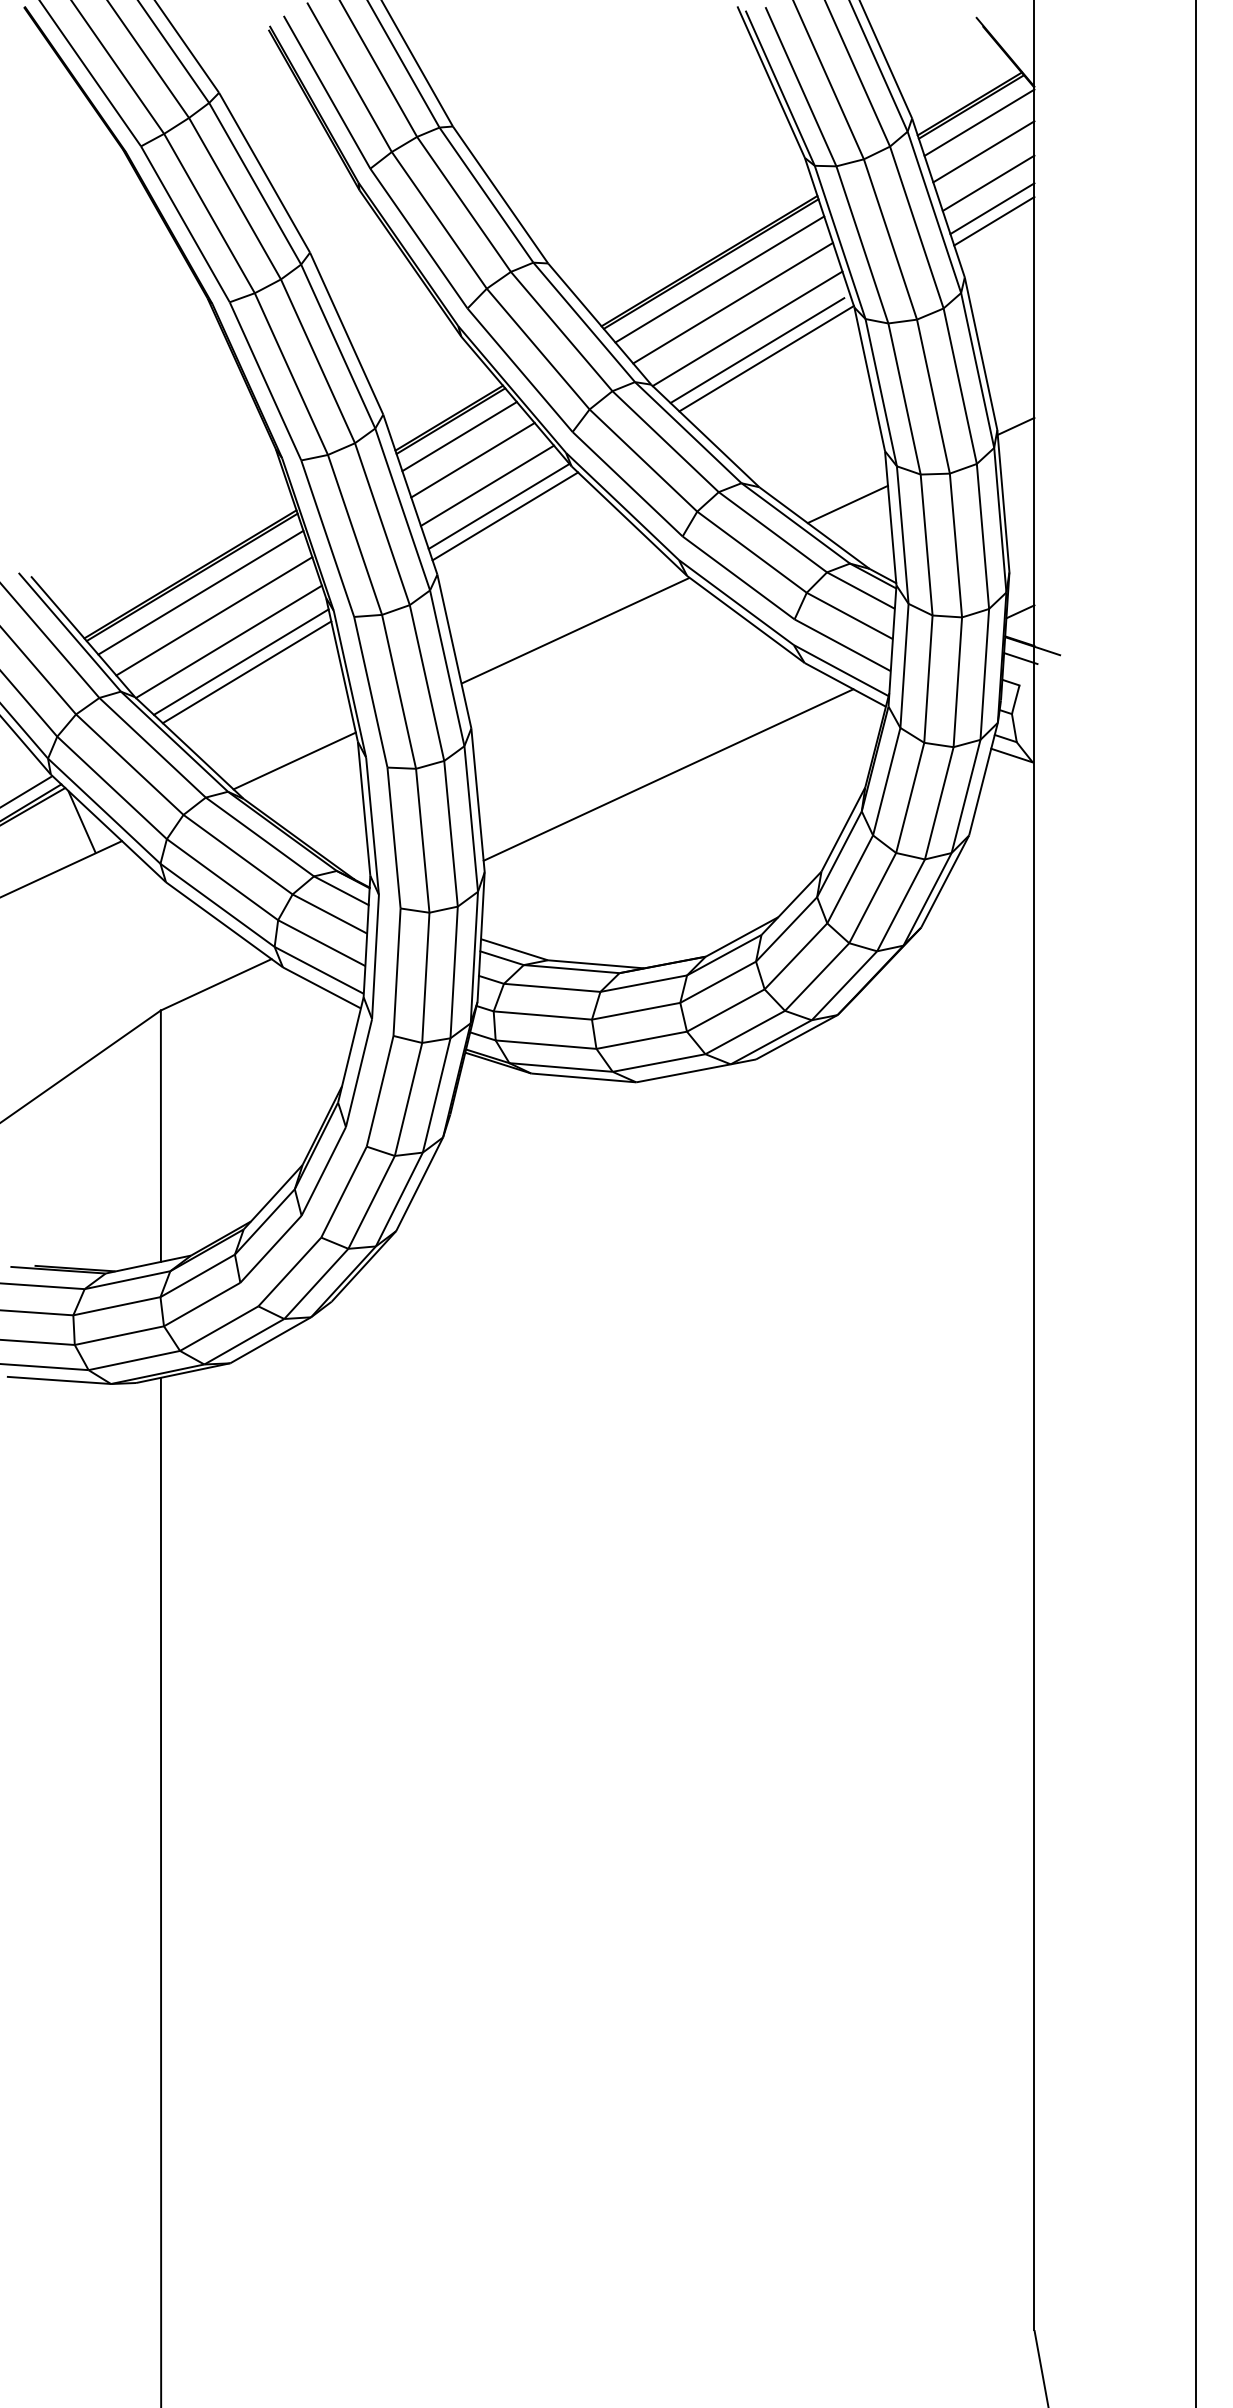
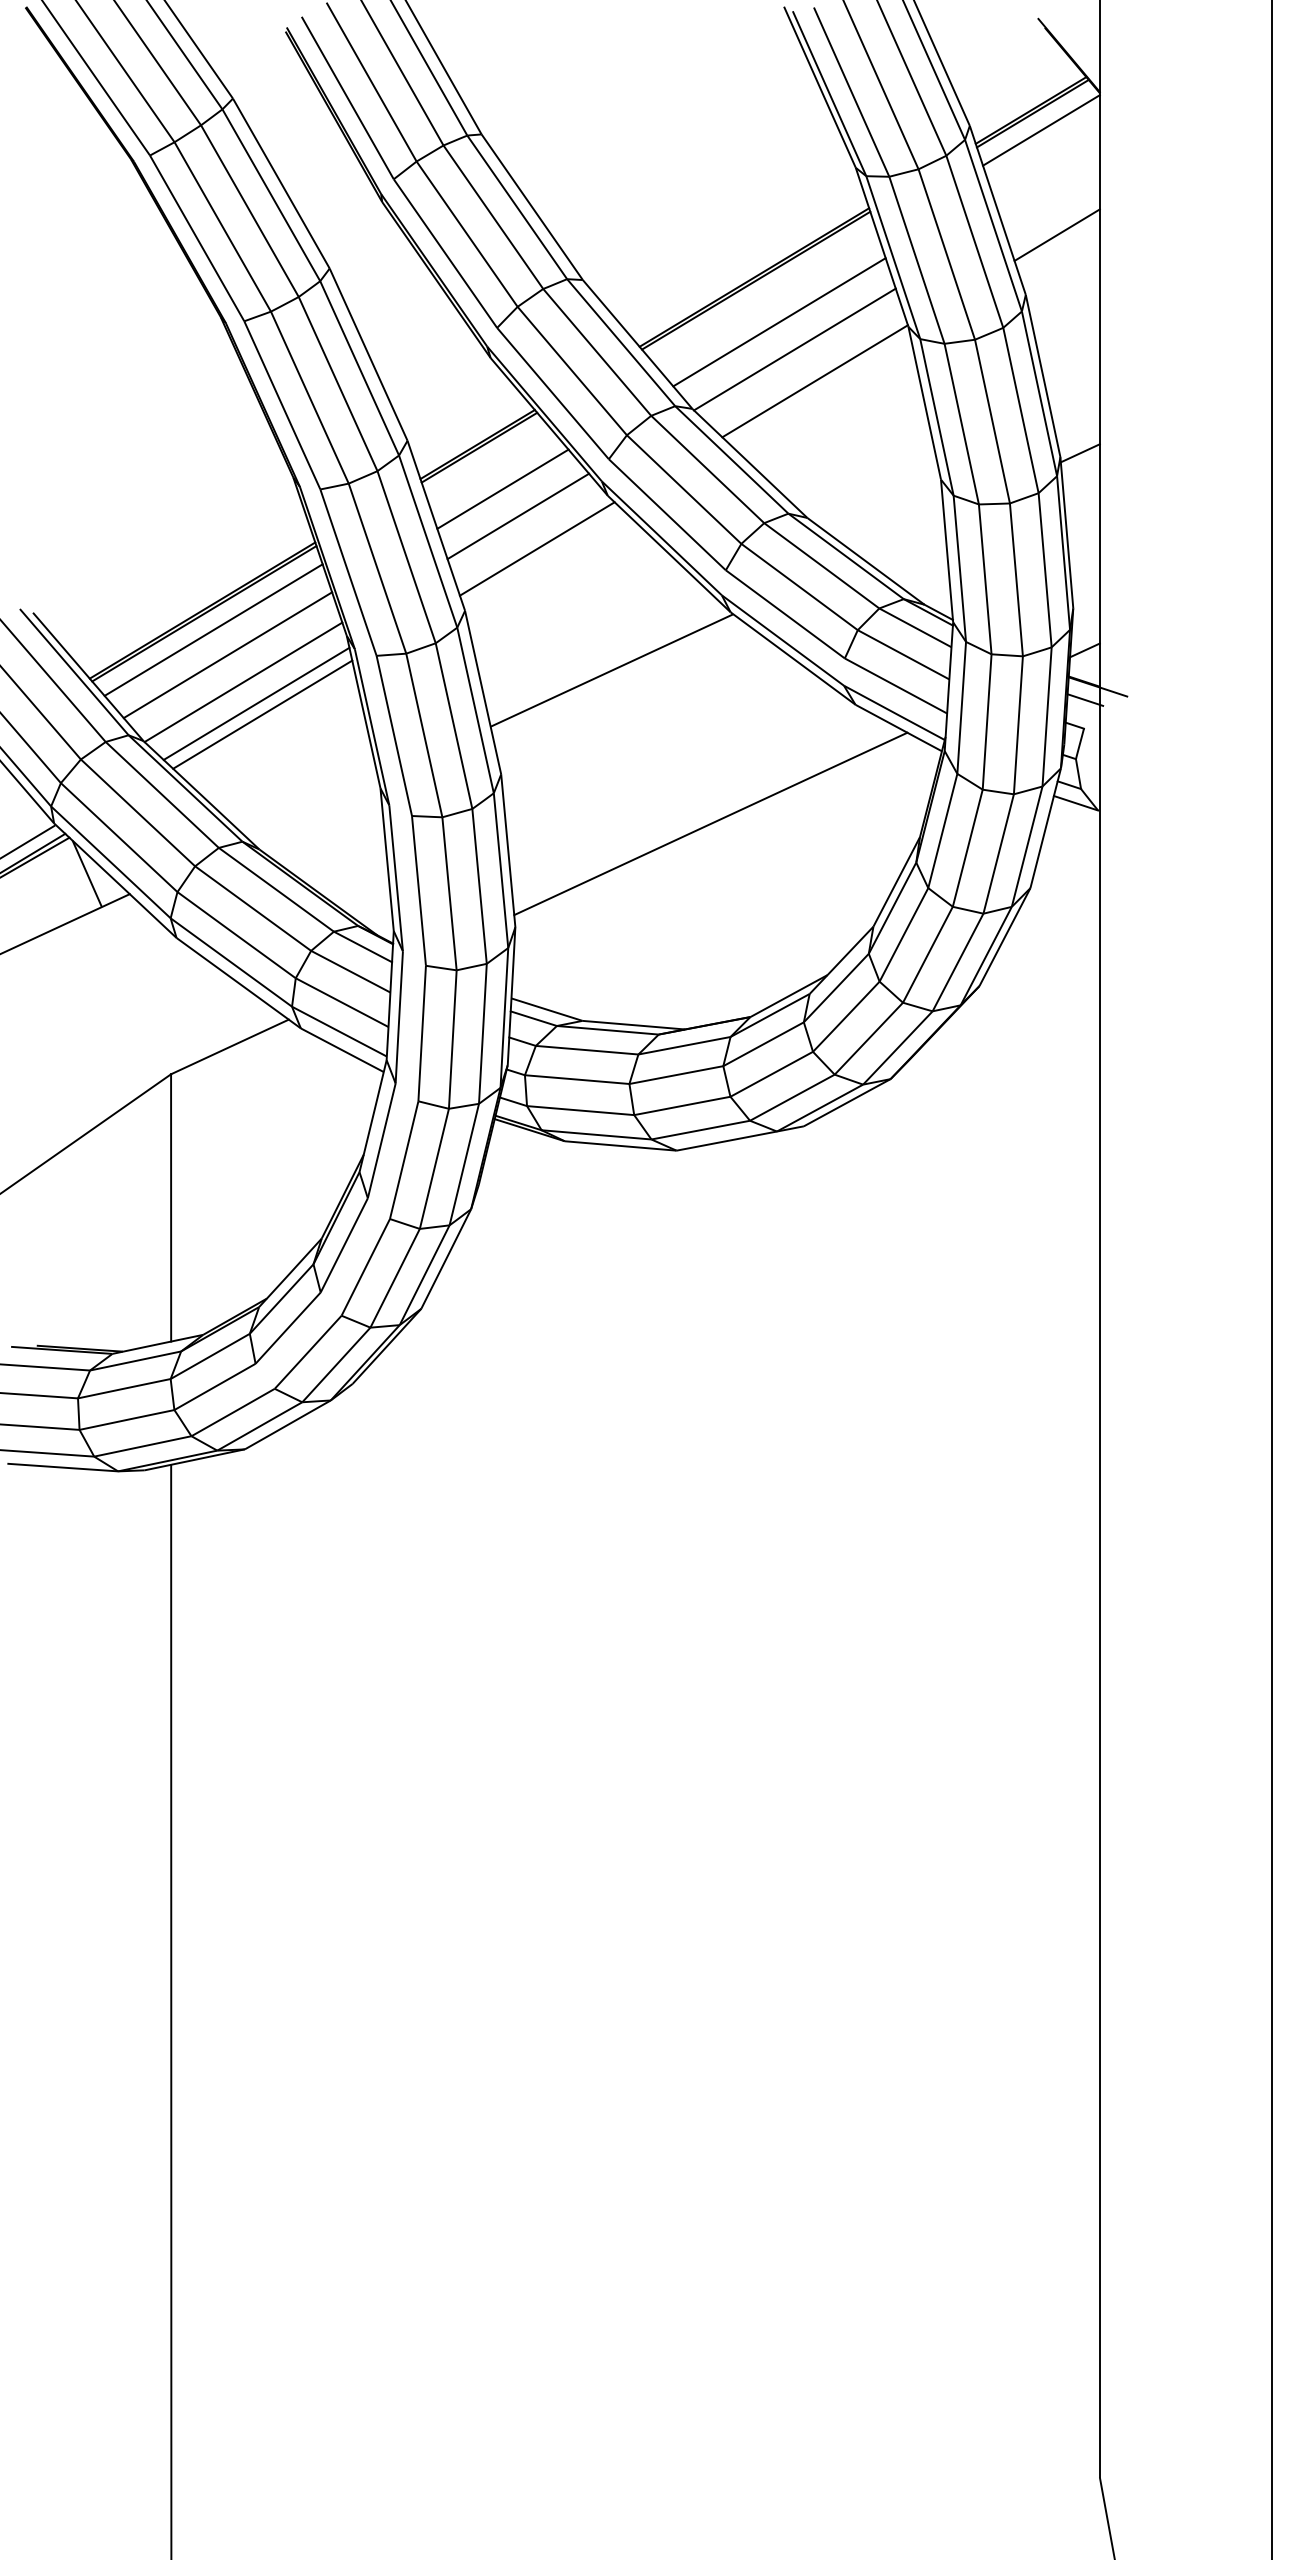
line: (983, 151) -> (1045, 160), removed
line: (988, 183) -> (1051, 195), removed
line: (992, 208) -> (1055, 221), removed
line: (719, 279) -> (765, 297), removed
line: (757, 350) -> (805, 372), removed
line: (459, 436) -> (488, 463), removed
line: (847, 504) -> (901, 536), removed
line: (498, 505) -> (530, 537), removed
line: (294, 760) -> (313, 808), removed

